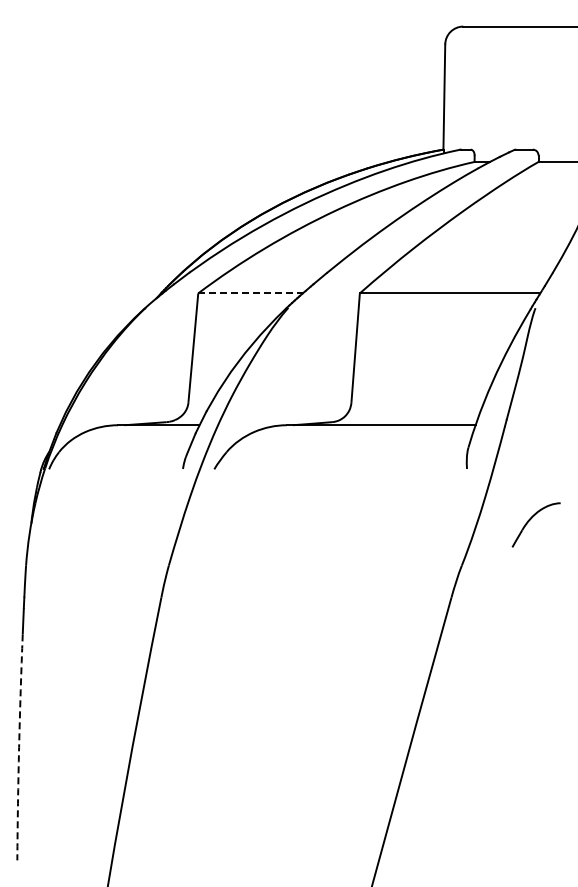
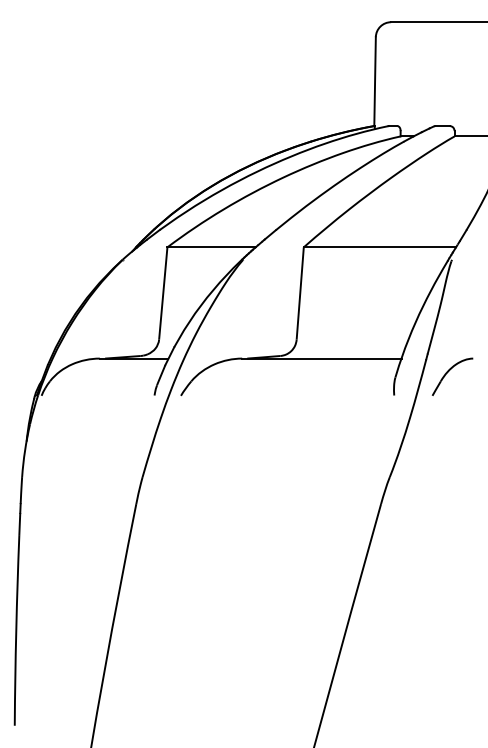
line: (251, 293) -> (212, 247), dashed -> solid
part: (531, 519) -> (448, 372), moved
arc: (19, 747) -> (16, 630), dashed -> solid

